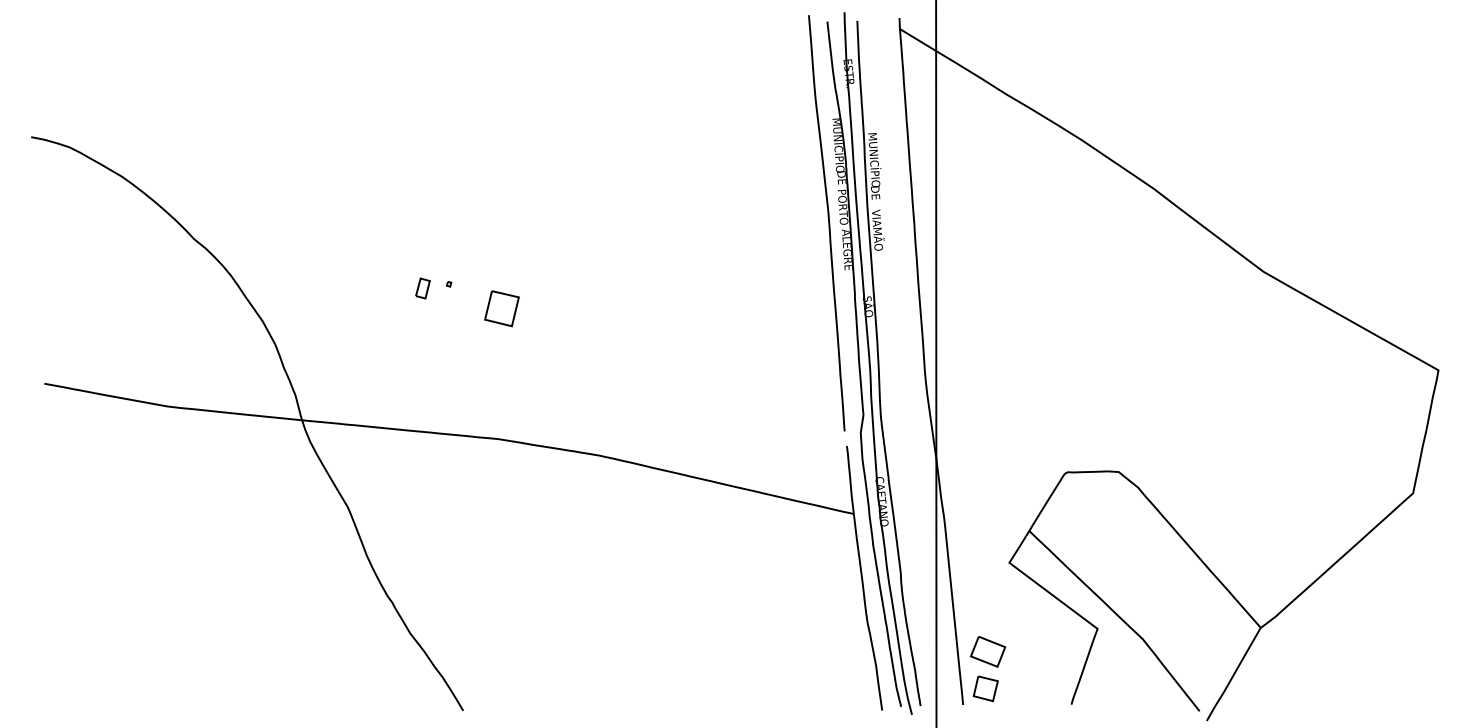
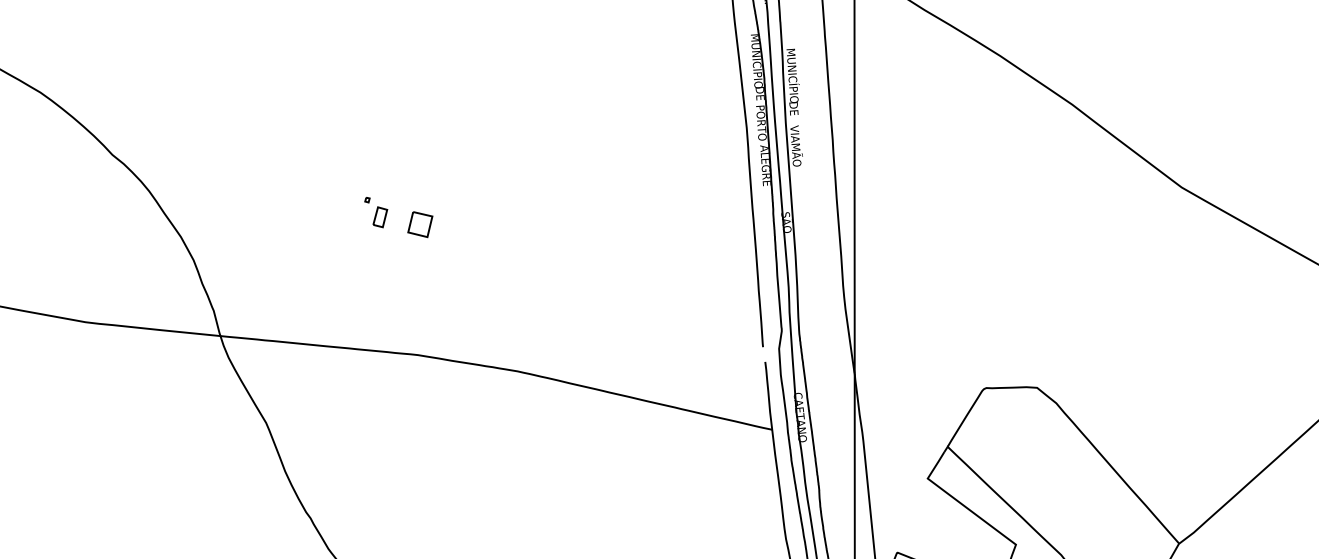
part: (422, 288) -> (379, 217), moved
part: (501, 308) -> (419, 224), size x0.71

